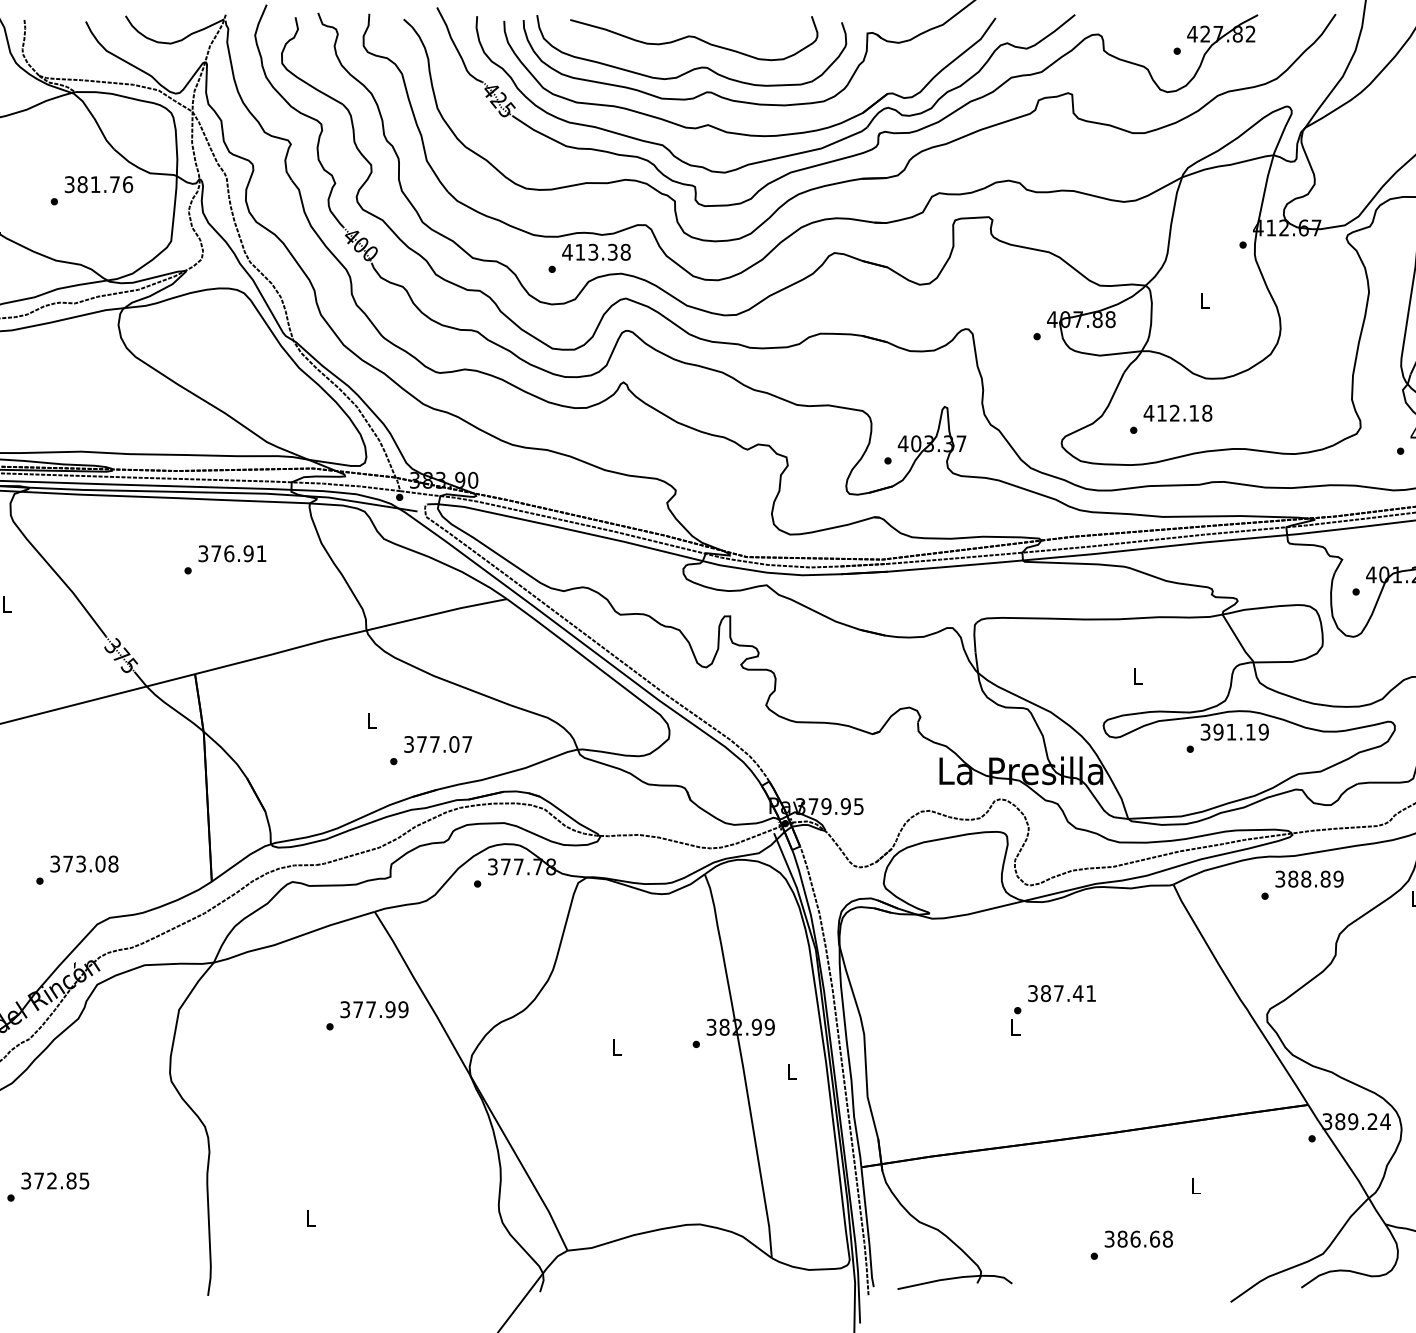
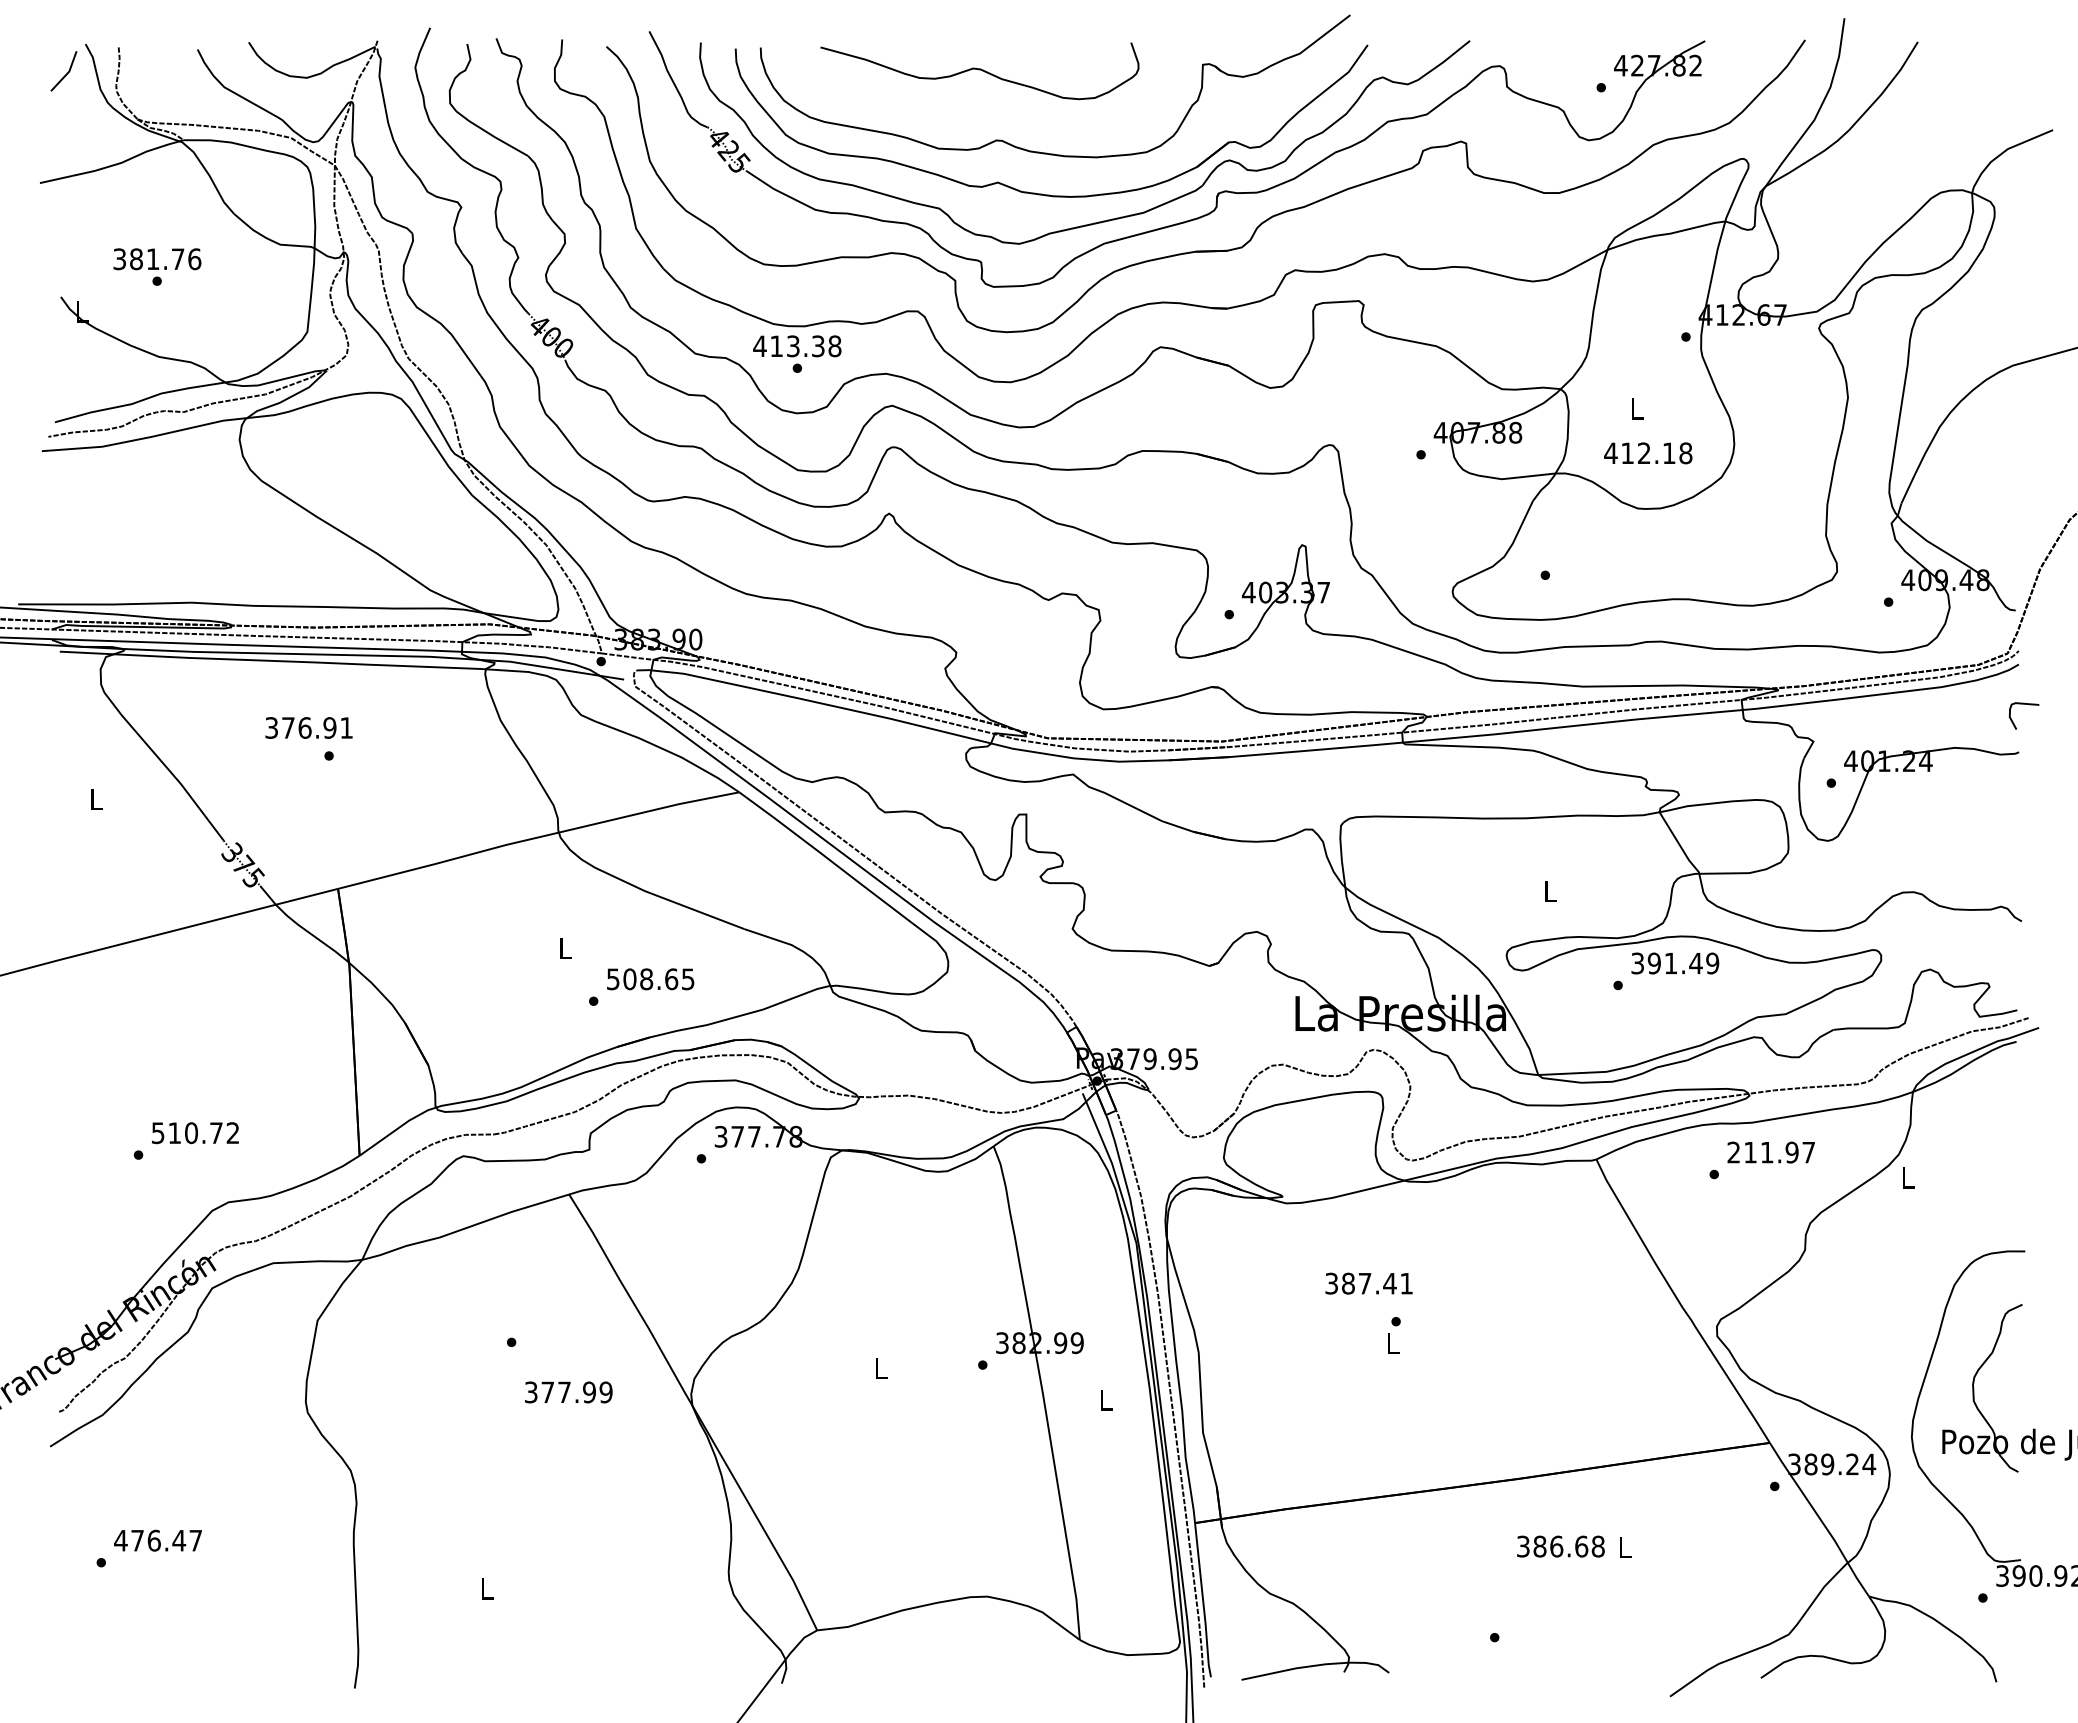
curve: (694, 68) -> (980, 109), removed
text: (99, 184) -> (157, 259), moved
text: (596, 252) -> (797, 346), moved
text: (1178, 413) -> (1648, 453), moved
text: (231, 553) -> (308, 727), moved
text: (1250, 732) -> (1695, 963), 391.19 -> 391.49
text: (437, 744) -> (650, 979), 377.07 -> 508.65
text: (84, 864) -> (195, 1133), 373.08 -> 510.72
text: (1309, 879) -> (1771, 1152), 388.89 -> 211.97
text: (1061, 993) -> (1368, 1283), moved
text: (374, 1009) -> (568, 1392), moved
text: (54, 1180) -> (157, 1540), 372.85 -> 476.47
text: (1138, 1239) -> (1560, 1546), moved

